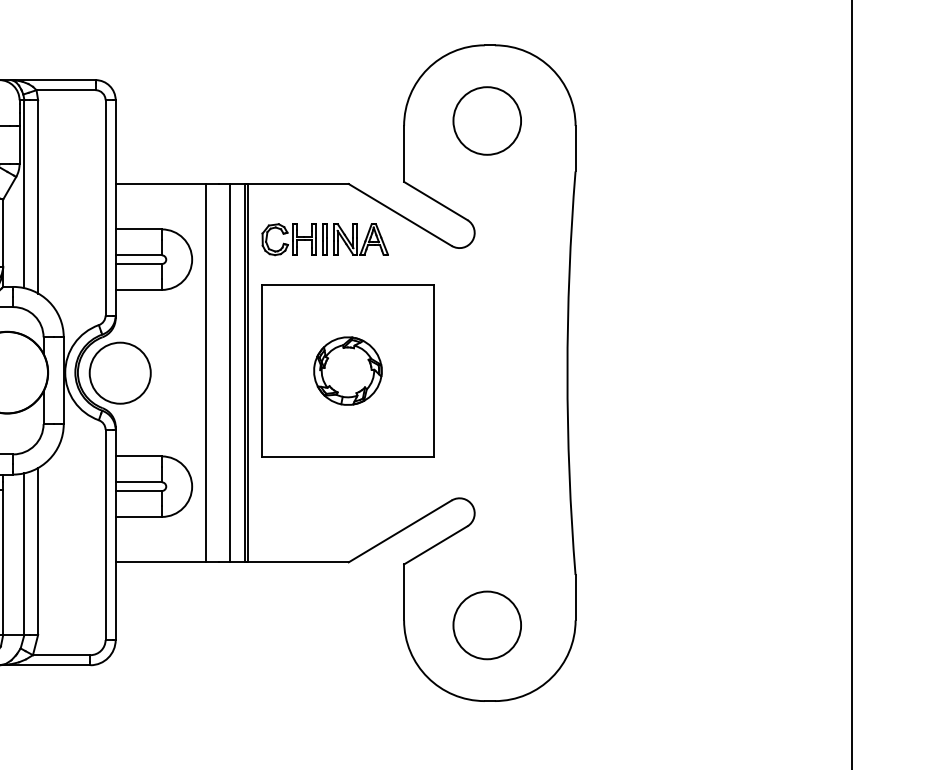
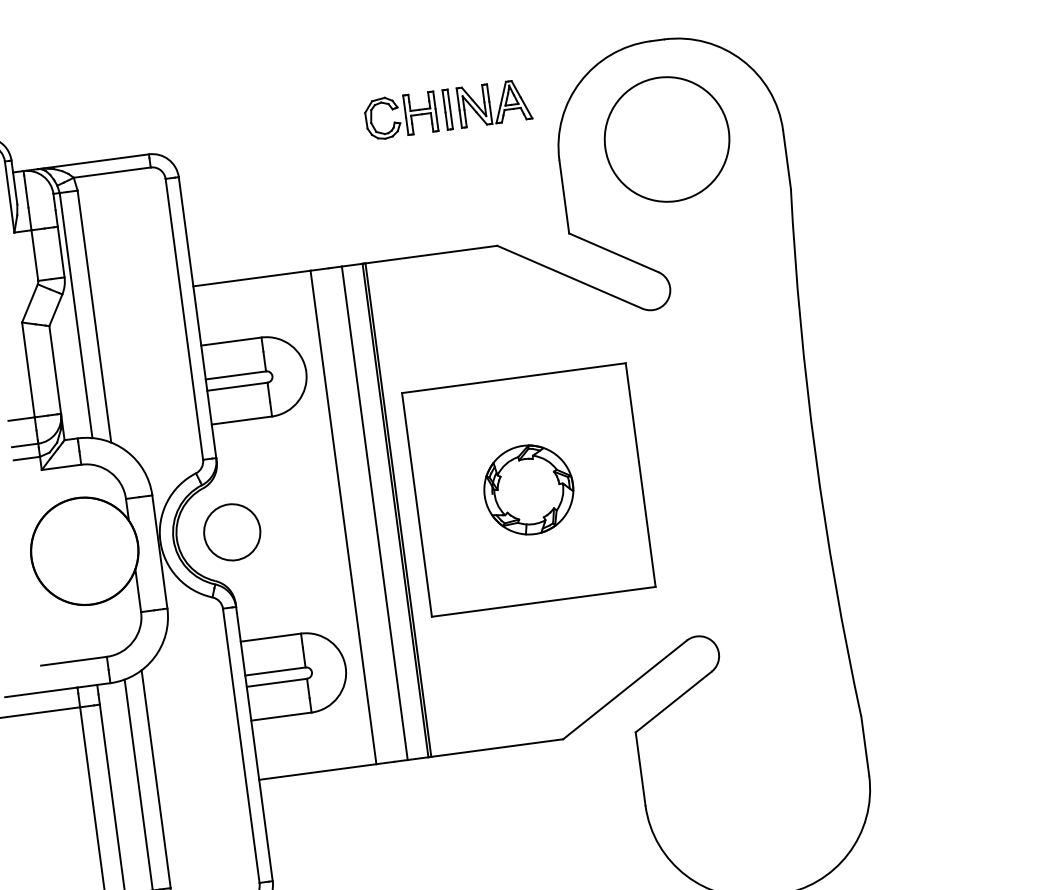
circle: (487, 120) -> (667, 138), size x1.4
part: (324, 239) -> (446, 109), moved
circle: (119, 372) -> (231, 531), size x0.7
circle: (486, 625) -> (753, 797), removed

